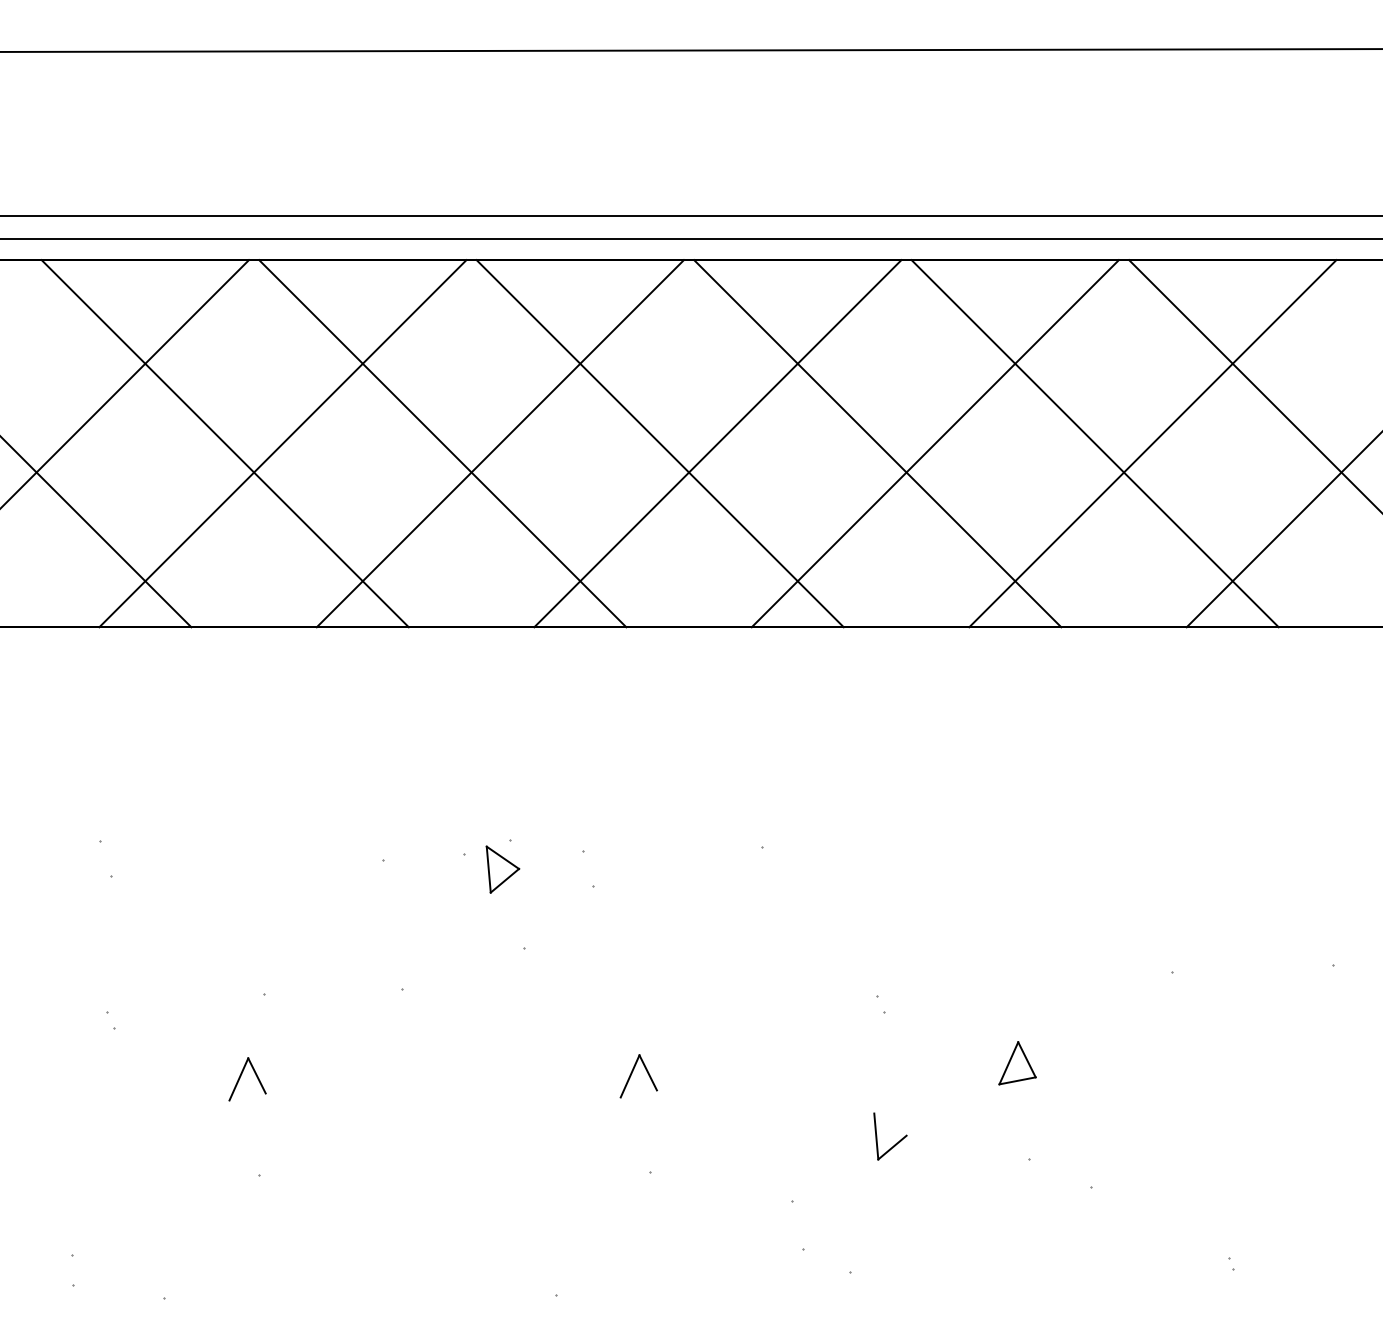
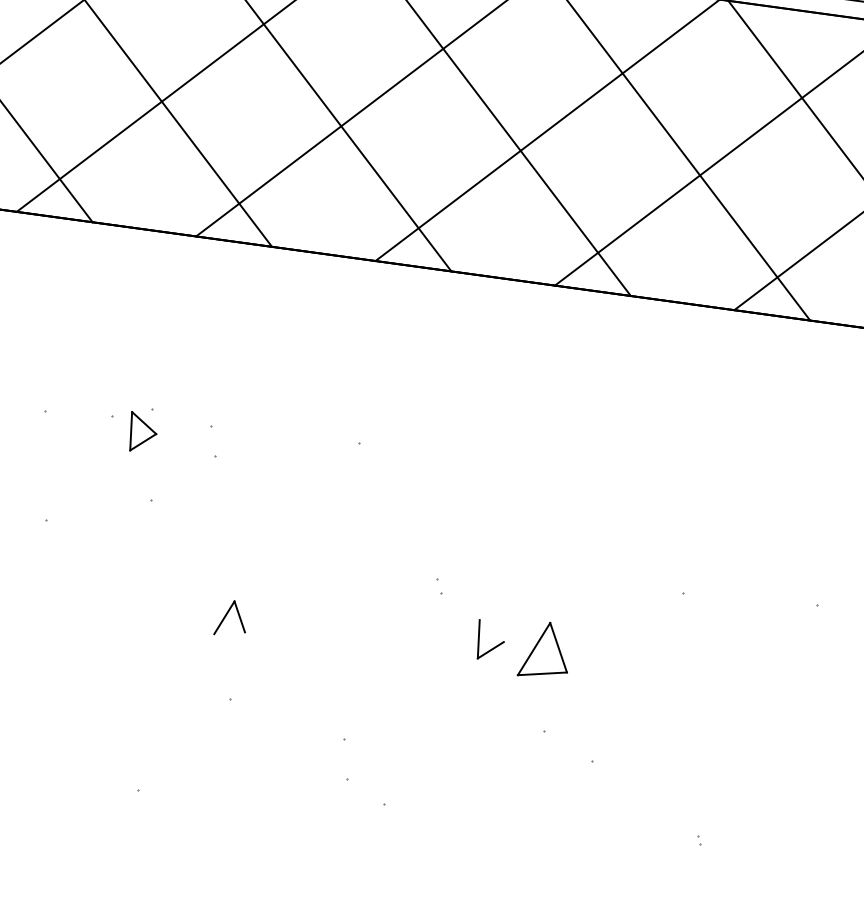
part: (1017, 1063) -> (545, 650), size x1.6
part: (896, 1142) -> (494, 646), moved

